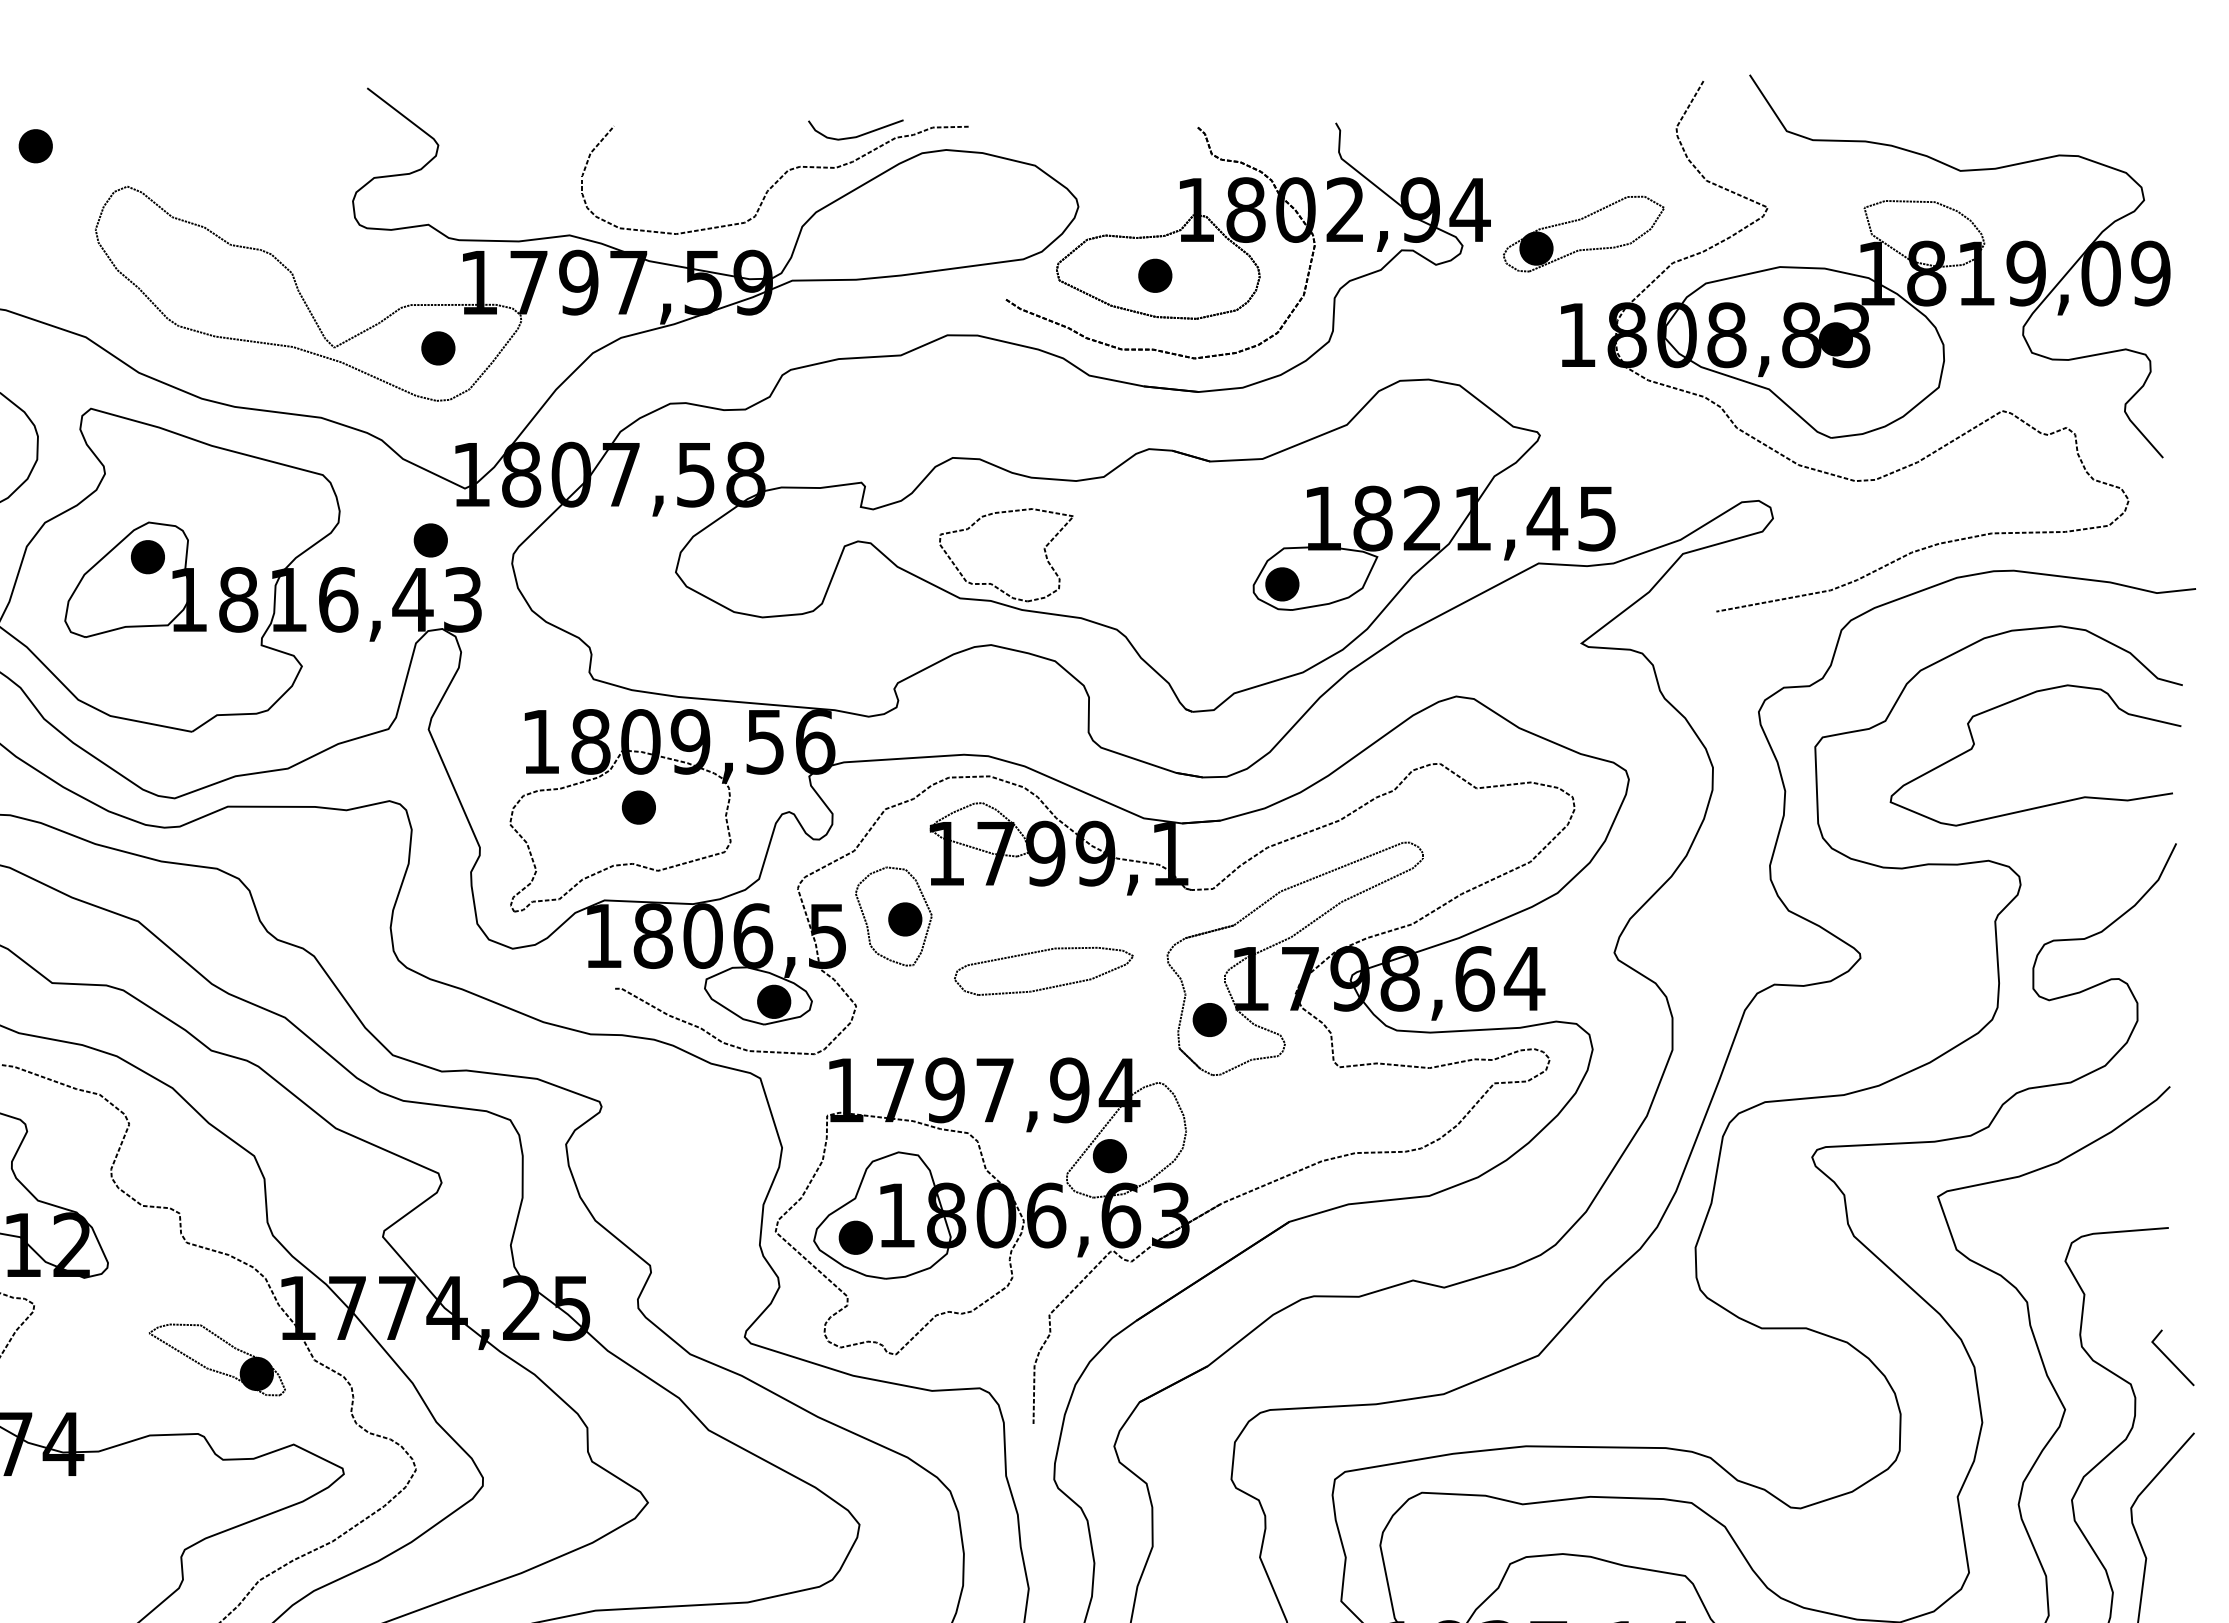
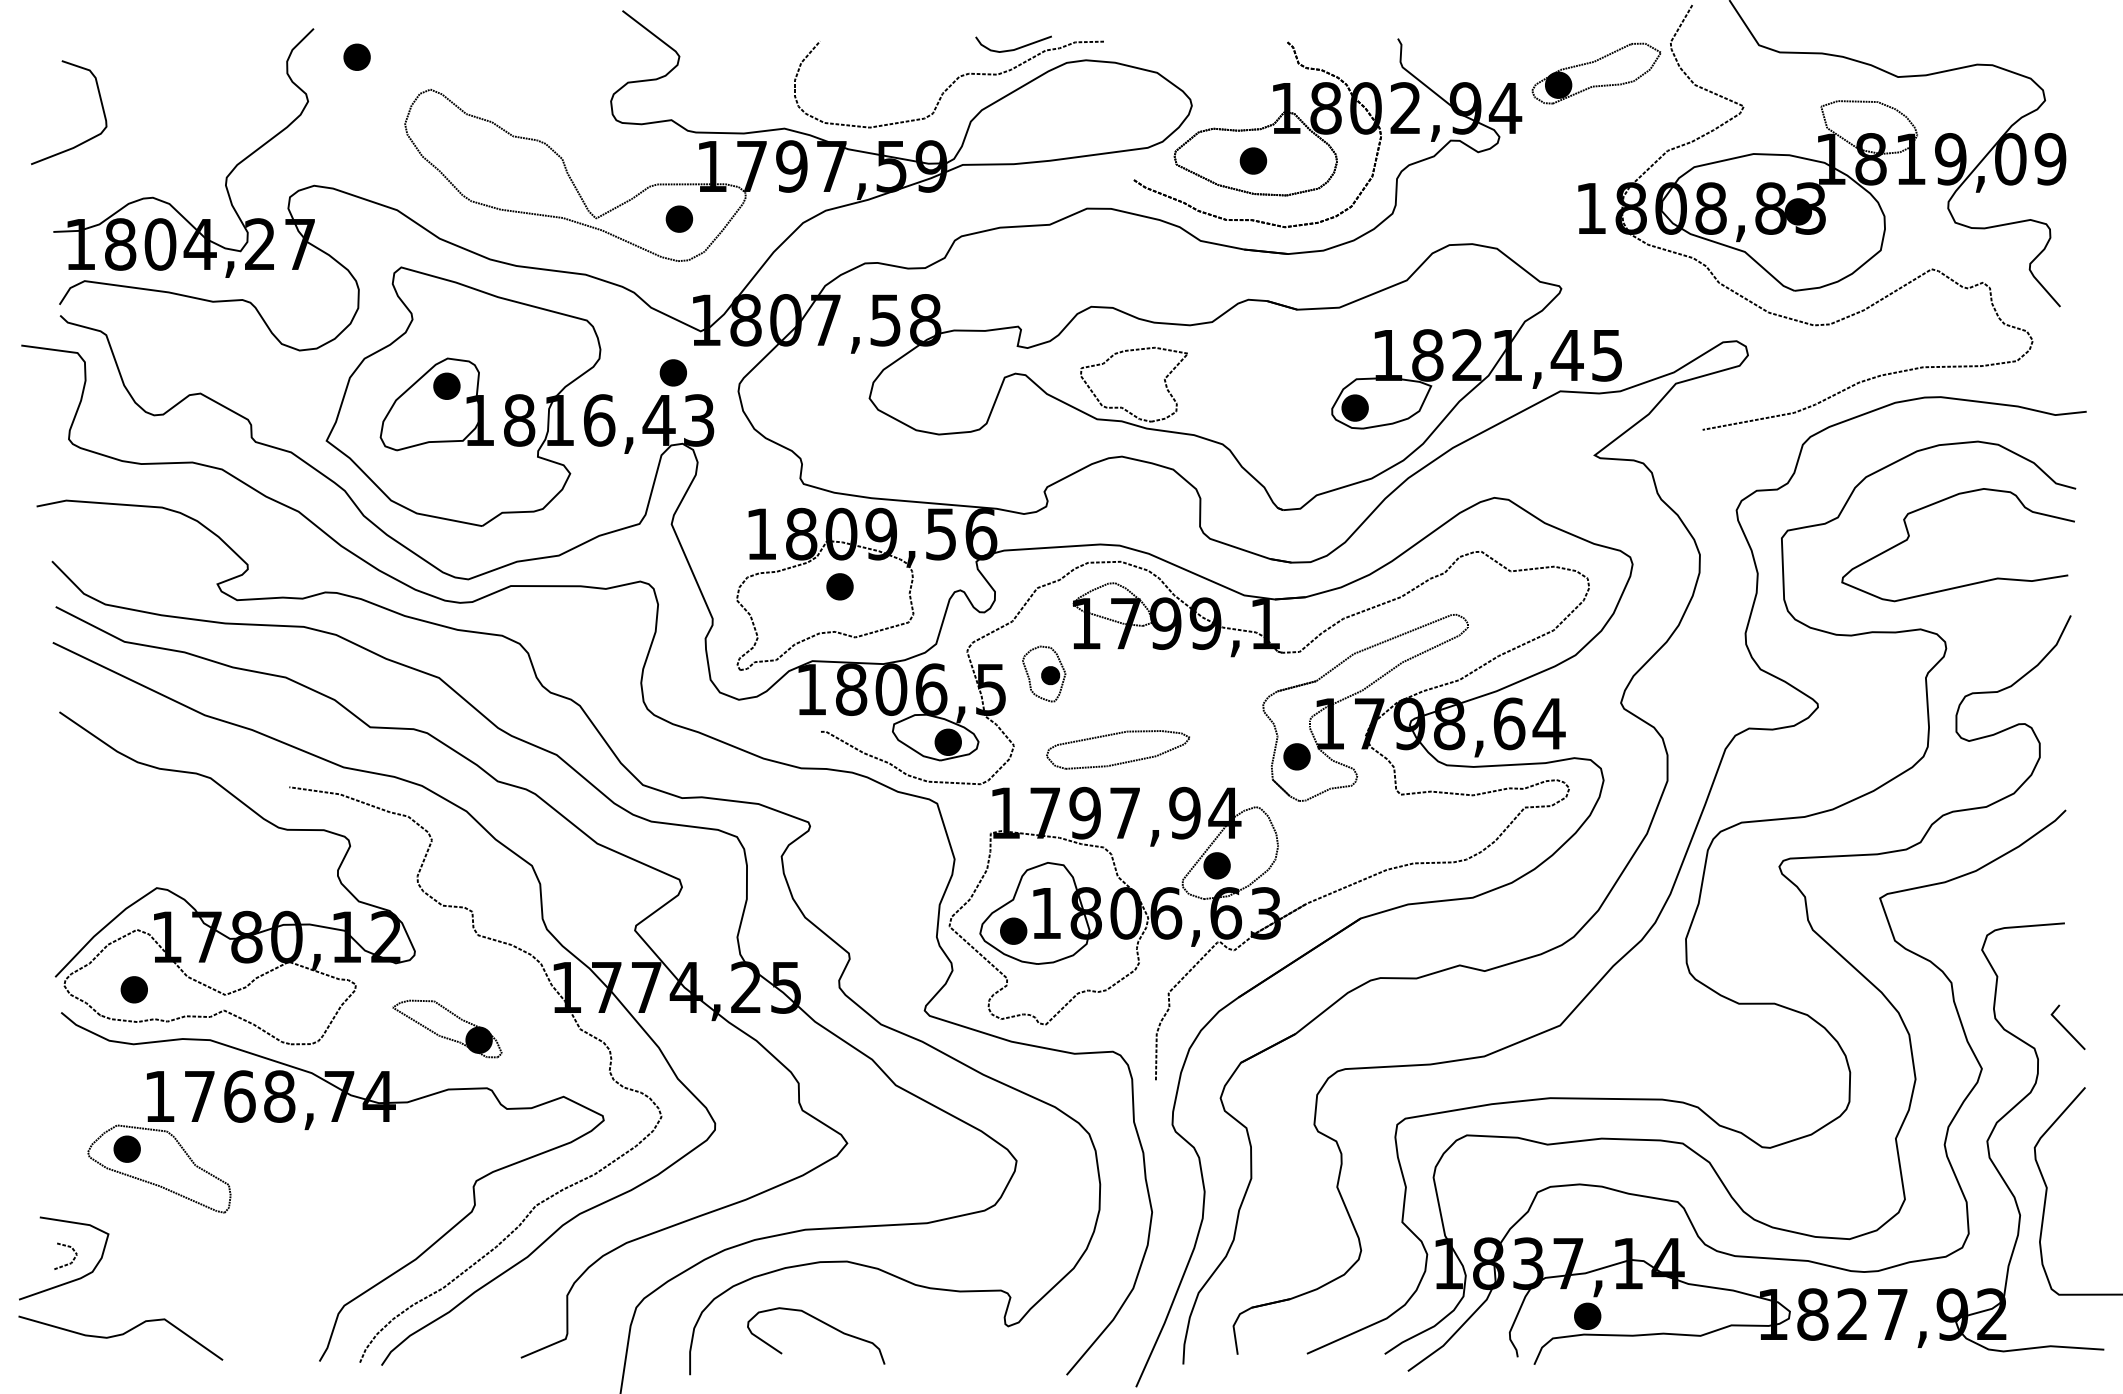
part: (1578, 221) -> (1592, 63), moved
part: (894, 915) -> (1044, 673), size x0.7
part: (1046, 987) -> (1120, 762), moved
part: (214, 1369) -> (445, 1036), moved

